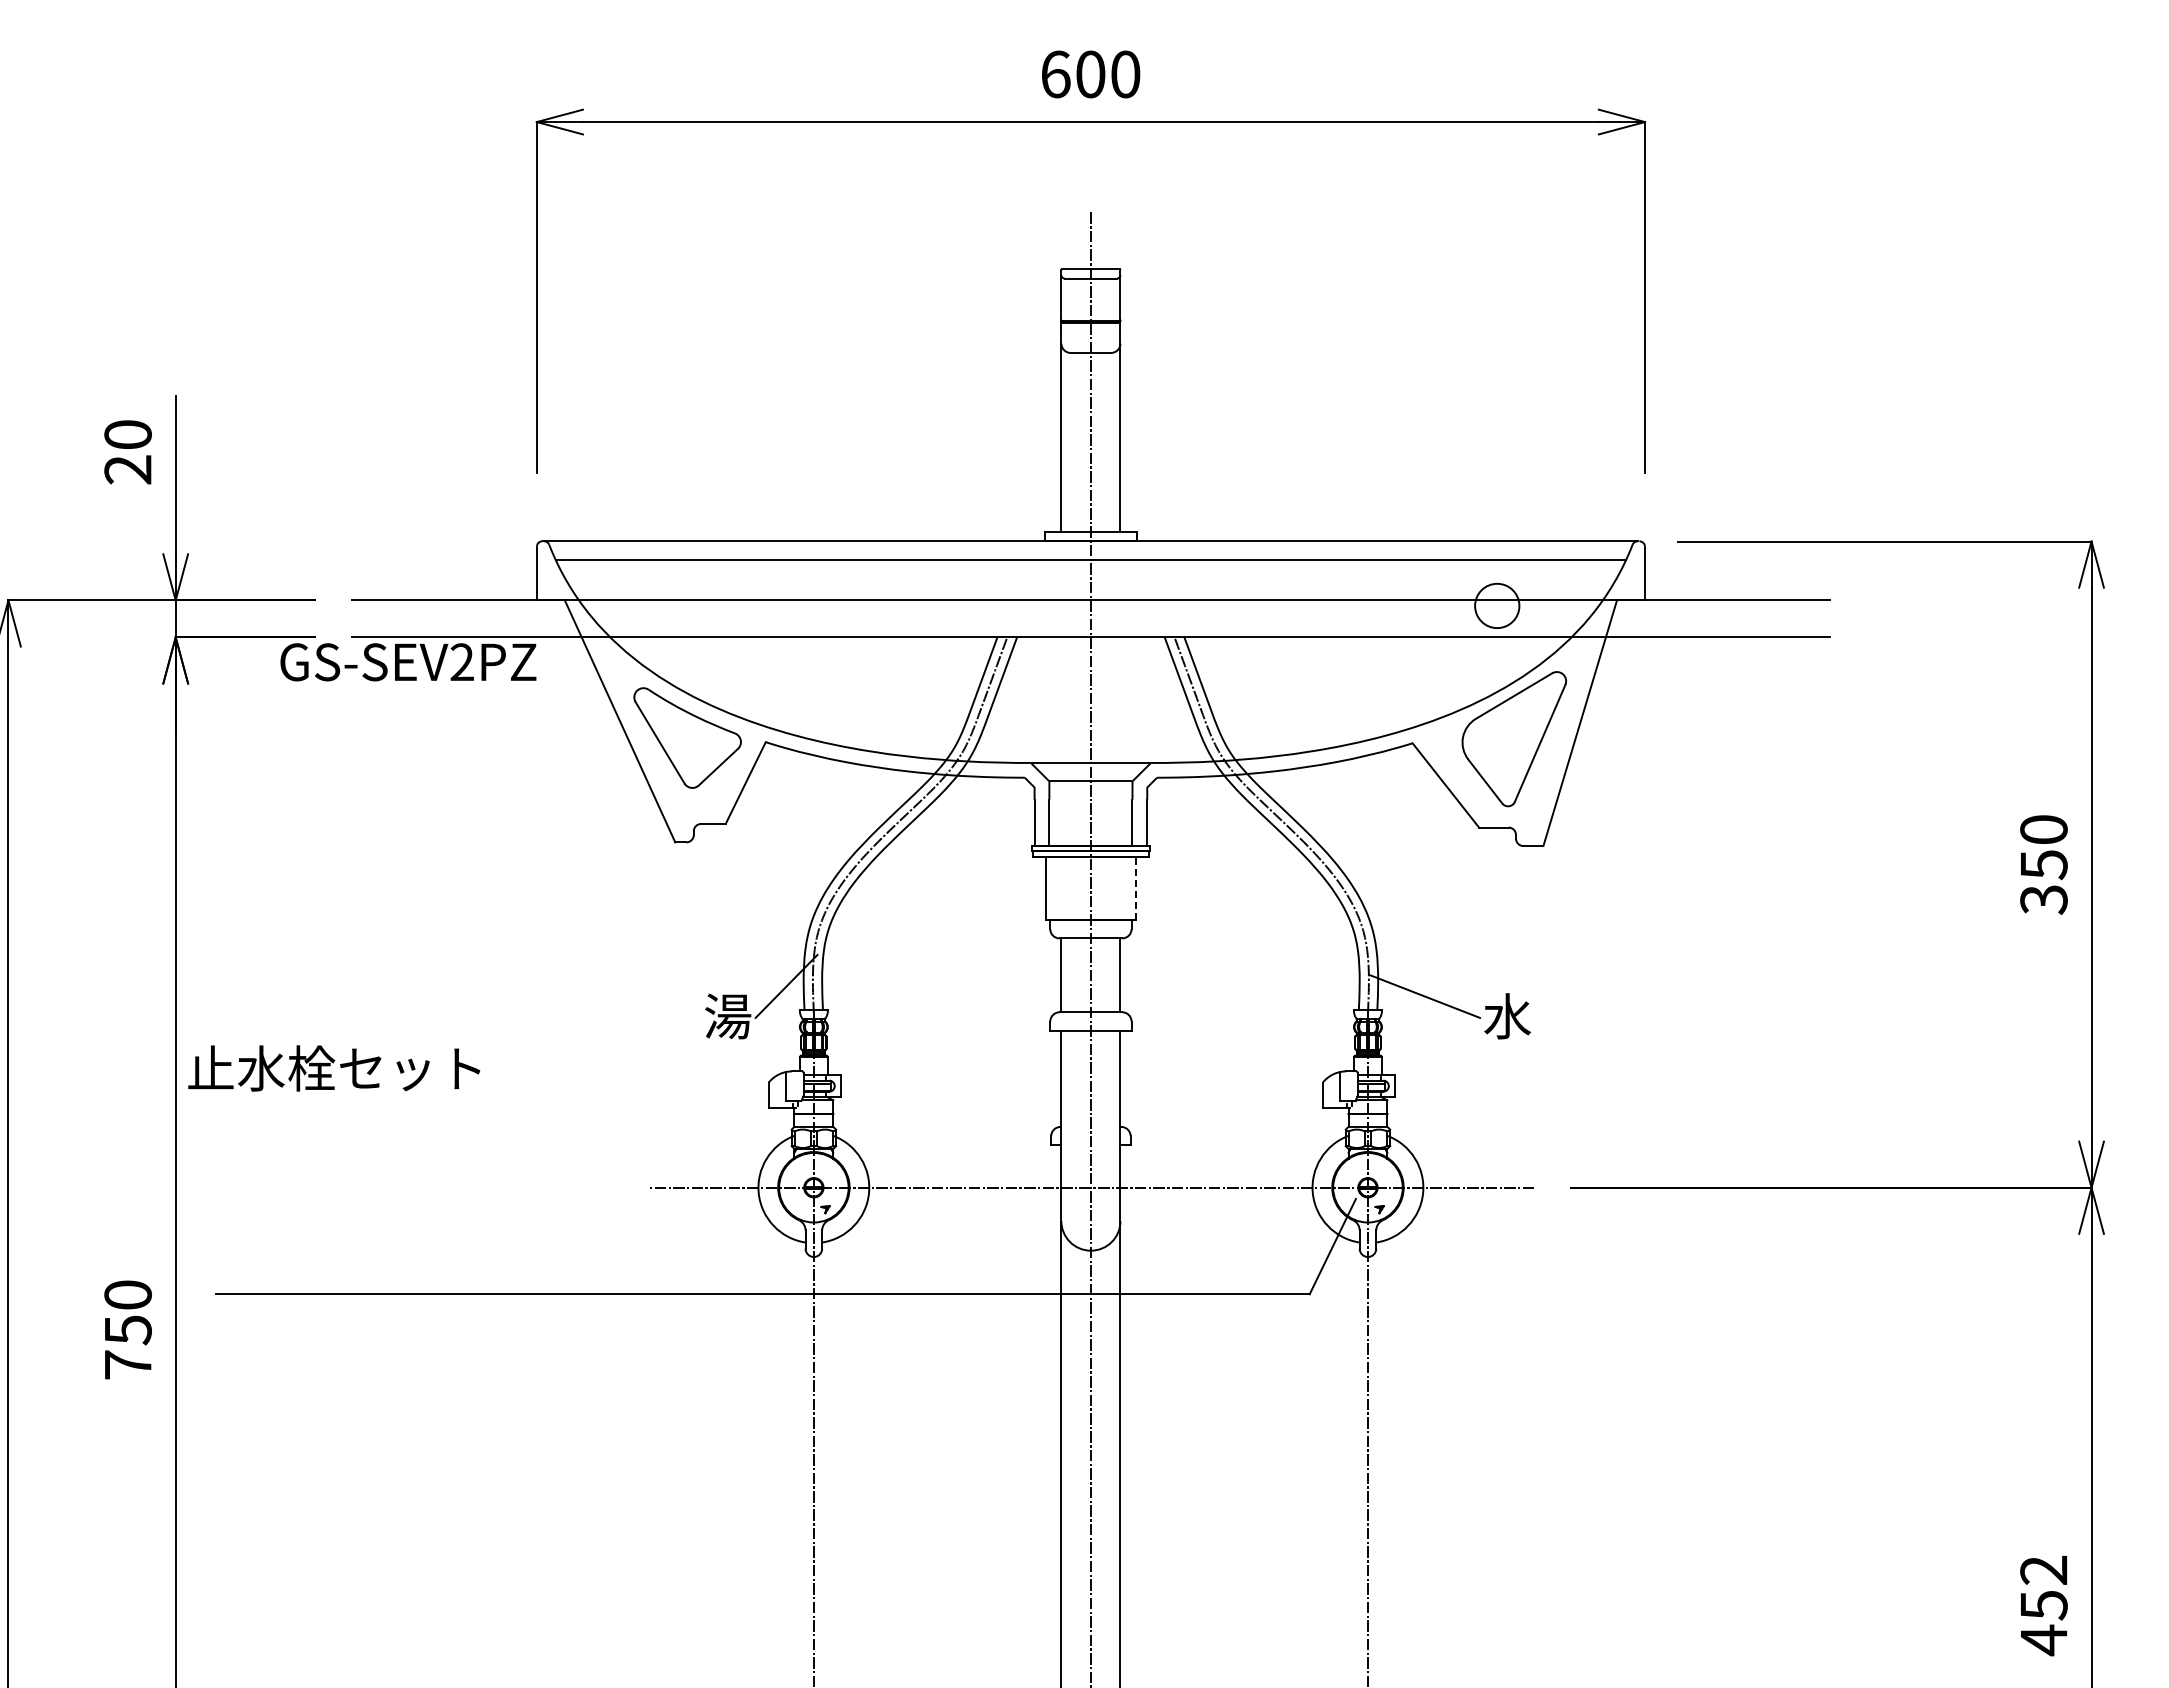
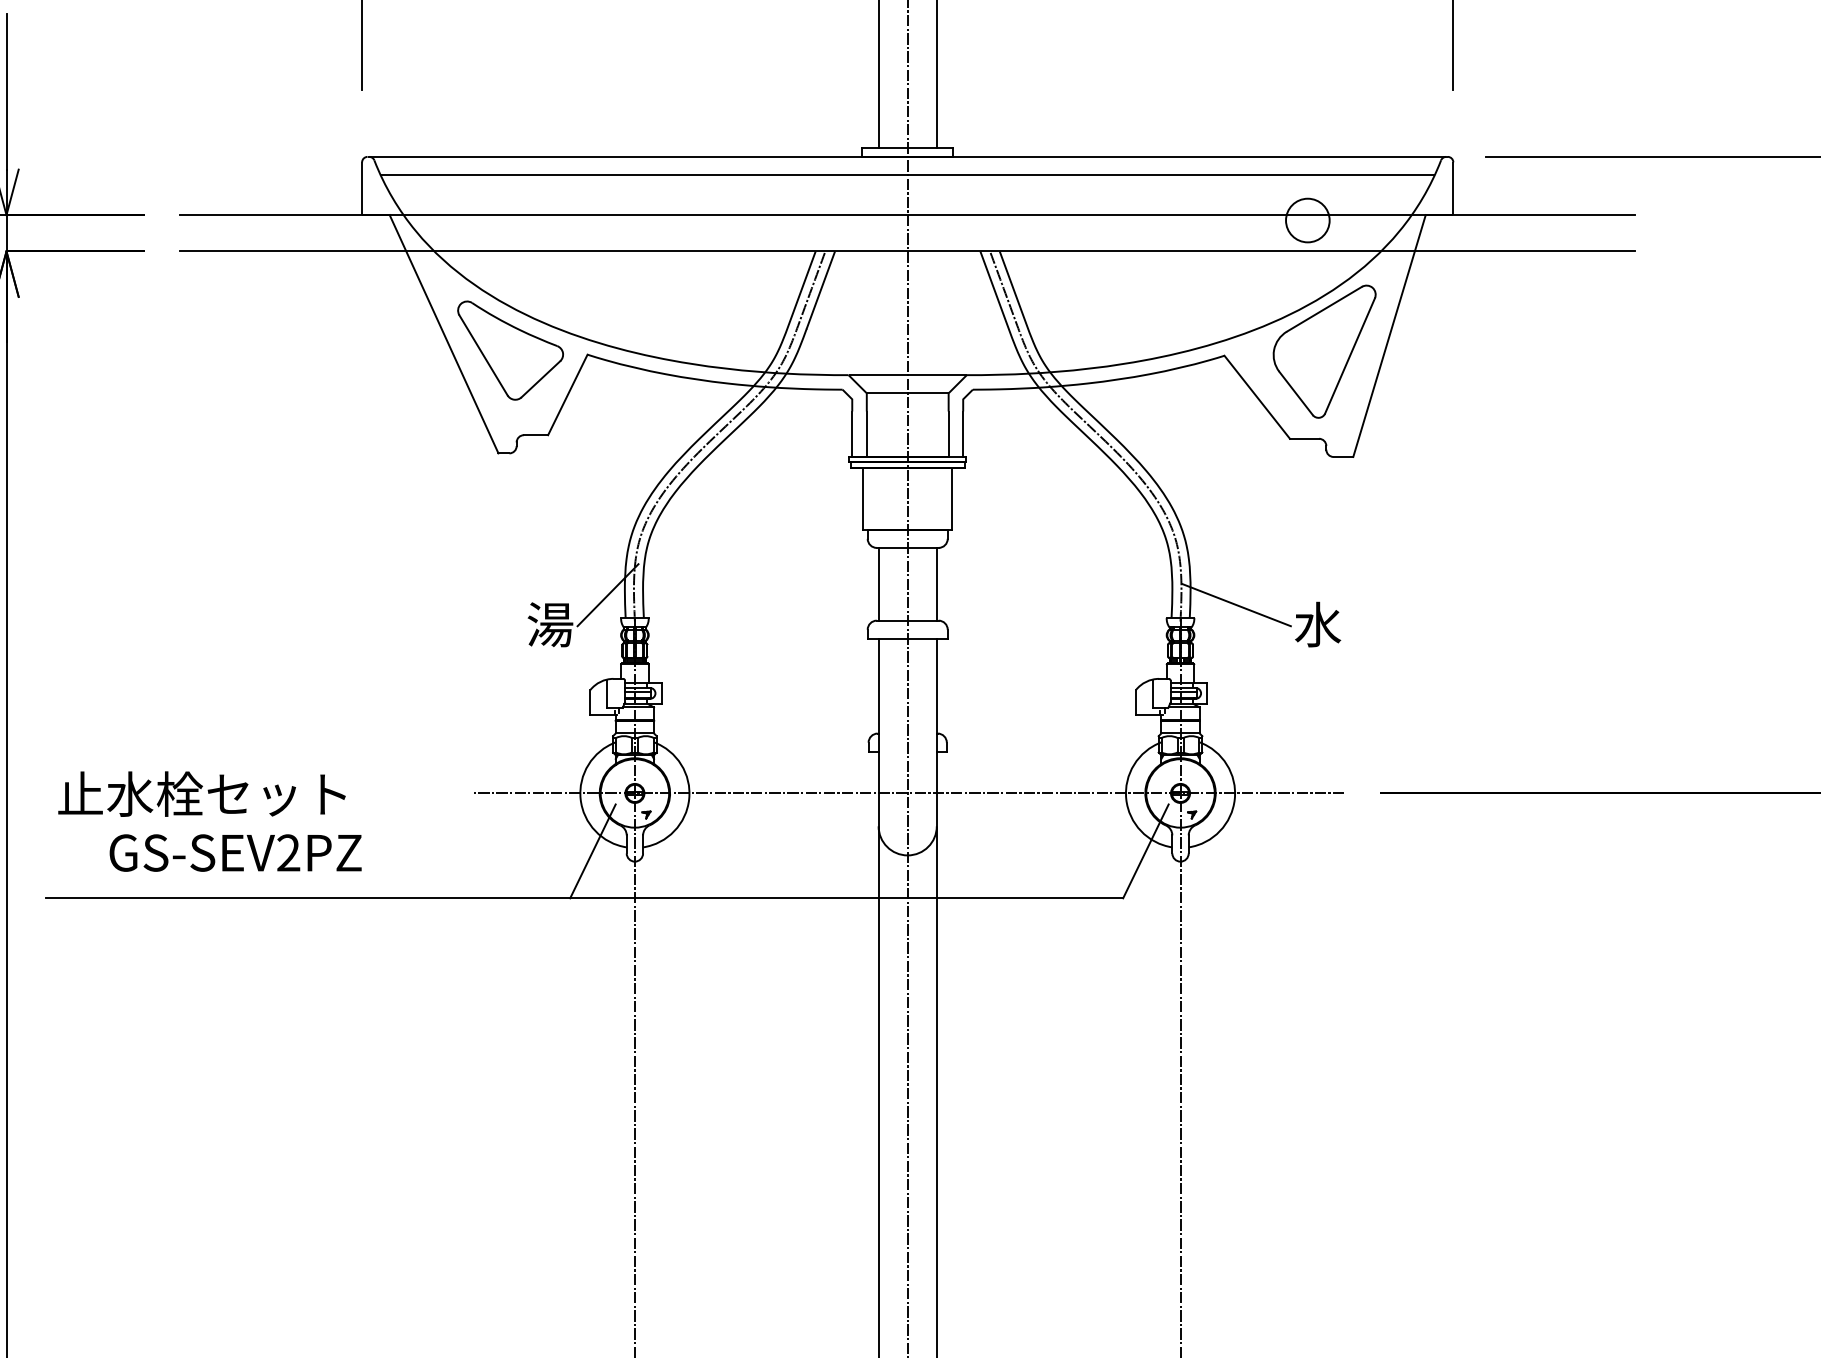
text: (408, 662) -> (235, 853), moved
line: (1135, 888) -> (951, 498), dashed -> solid
text: (334, 1068) -> (202, 794), moved
line: (771, 1246) -> (593, 851), added

